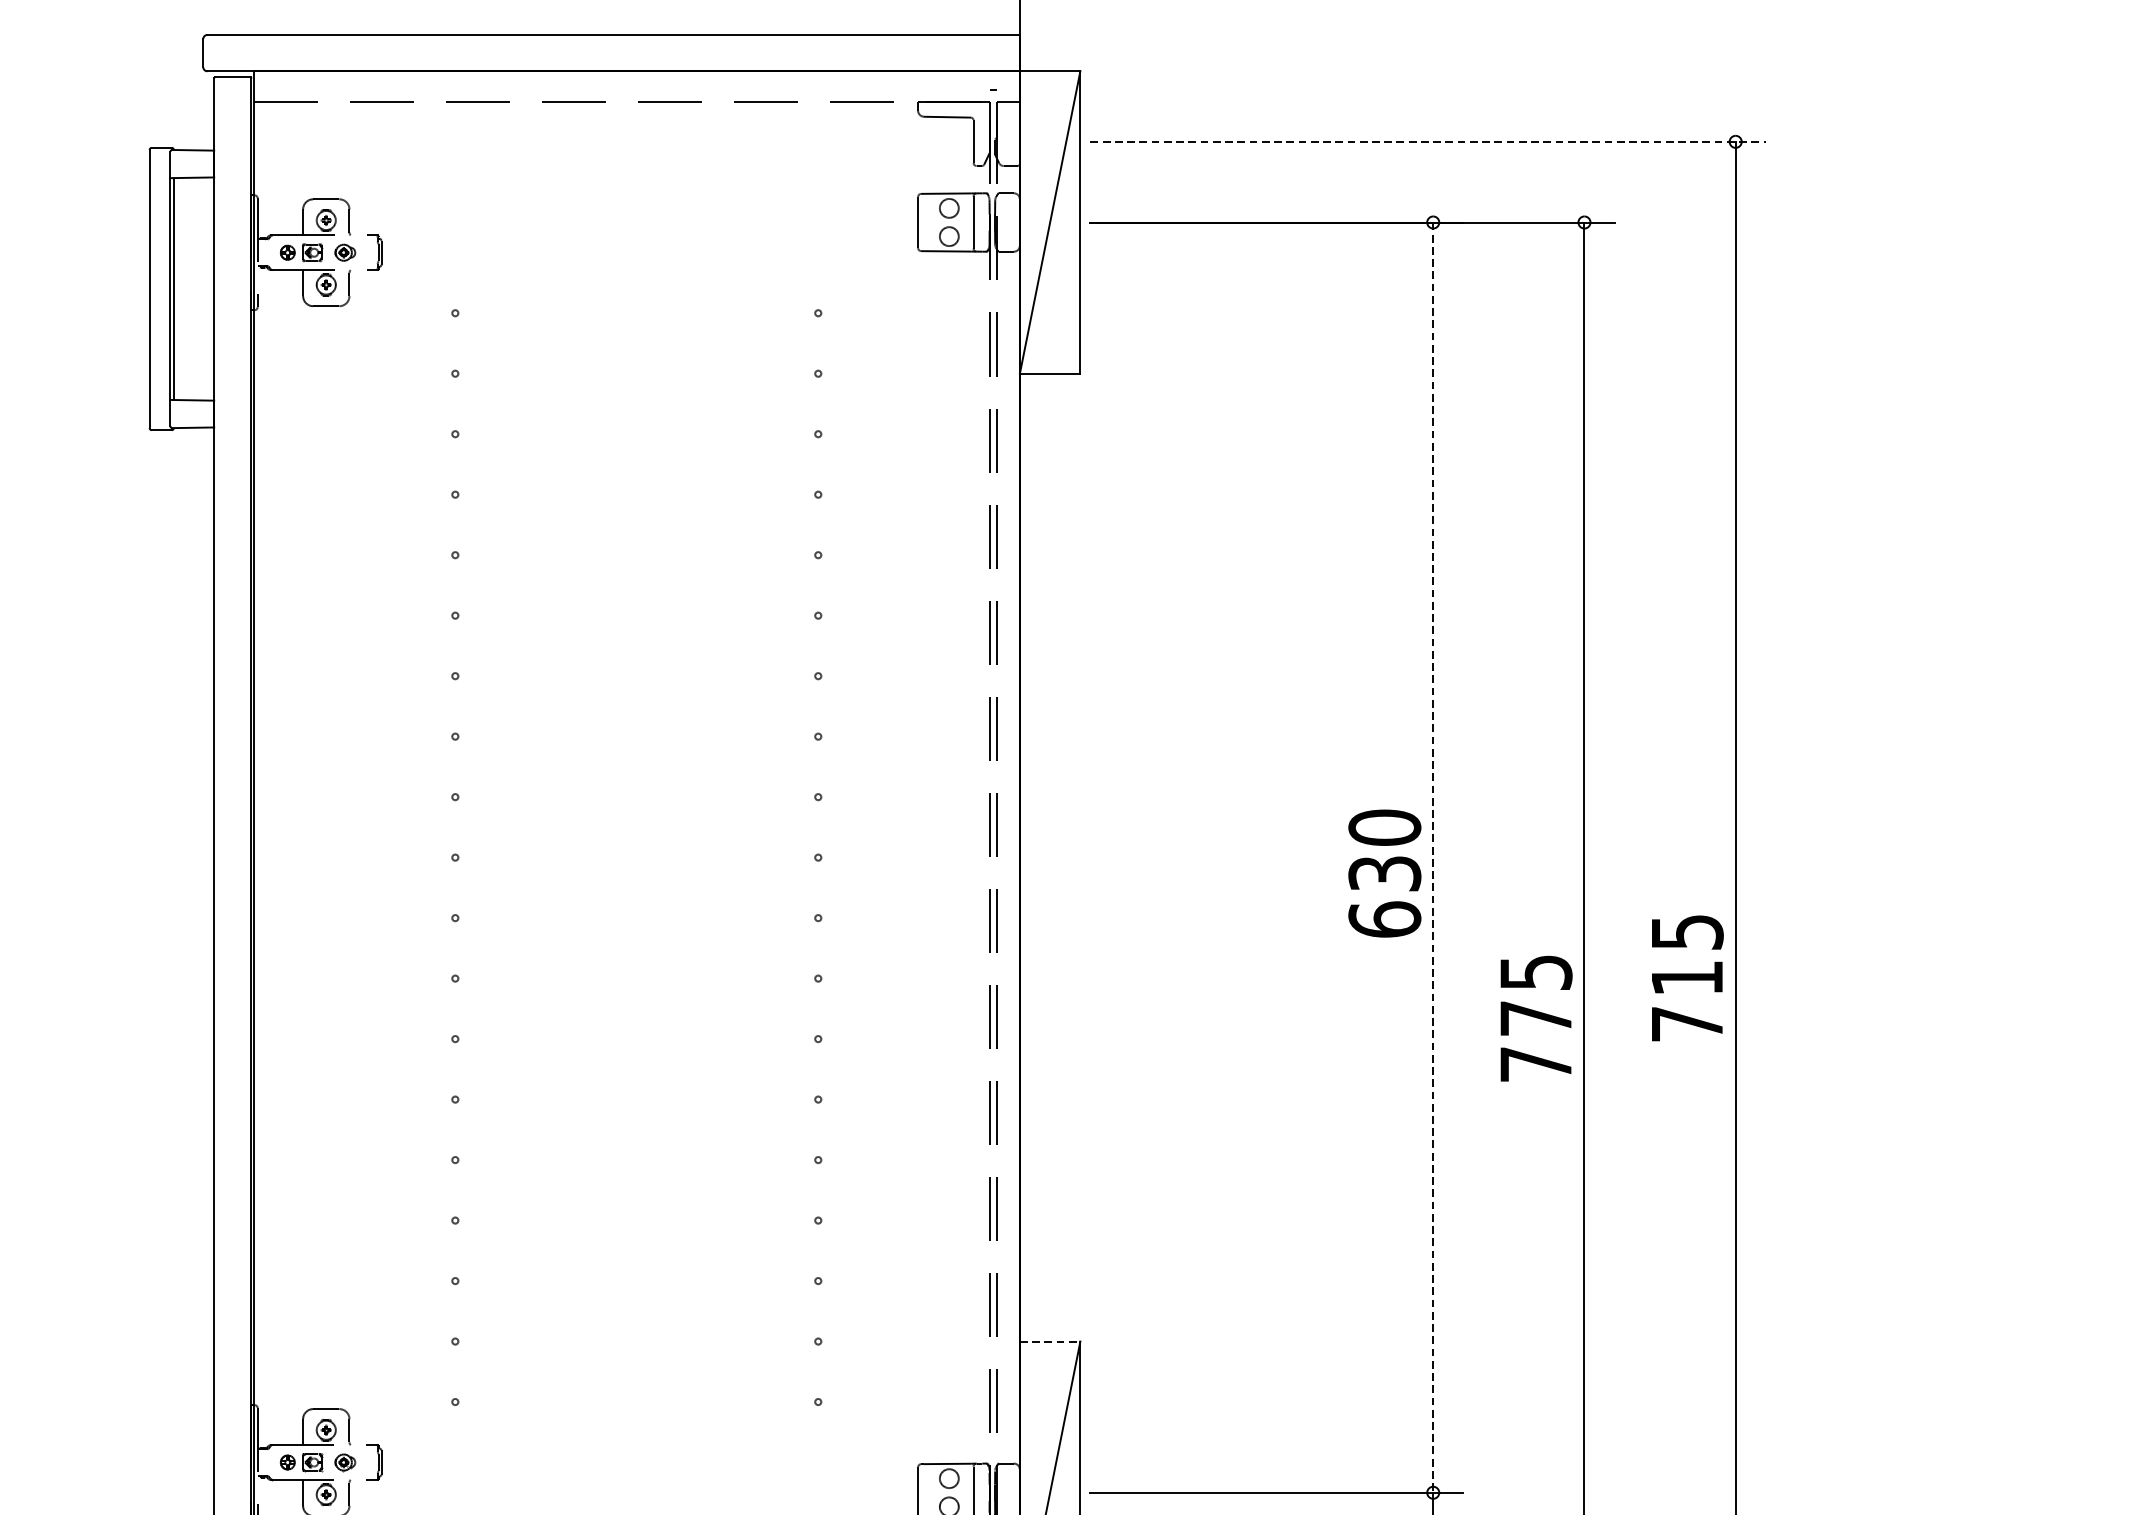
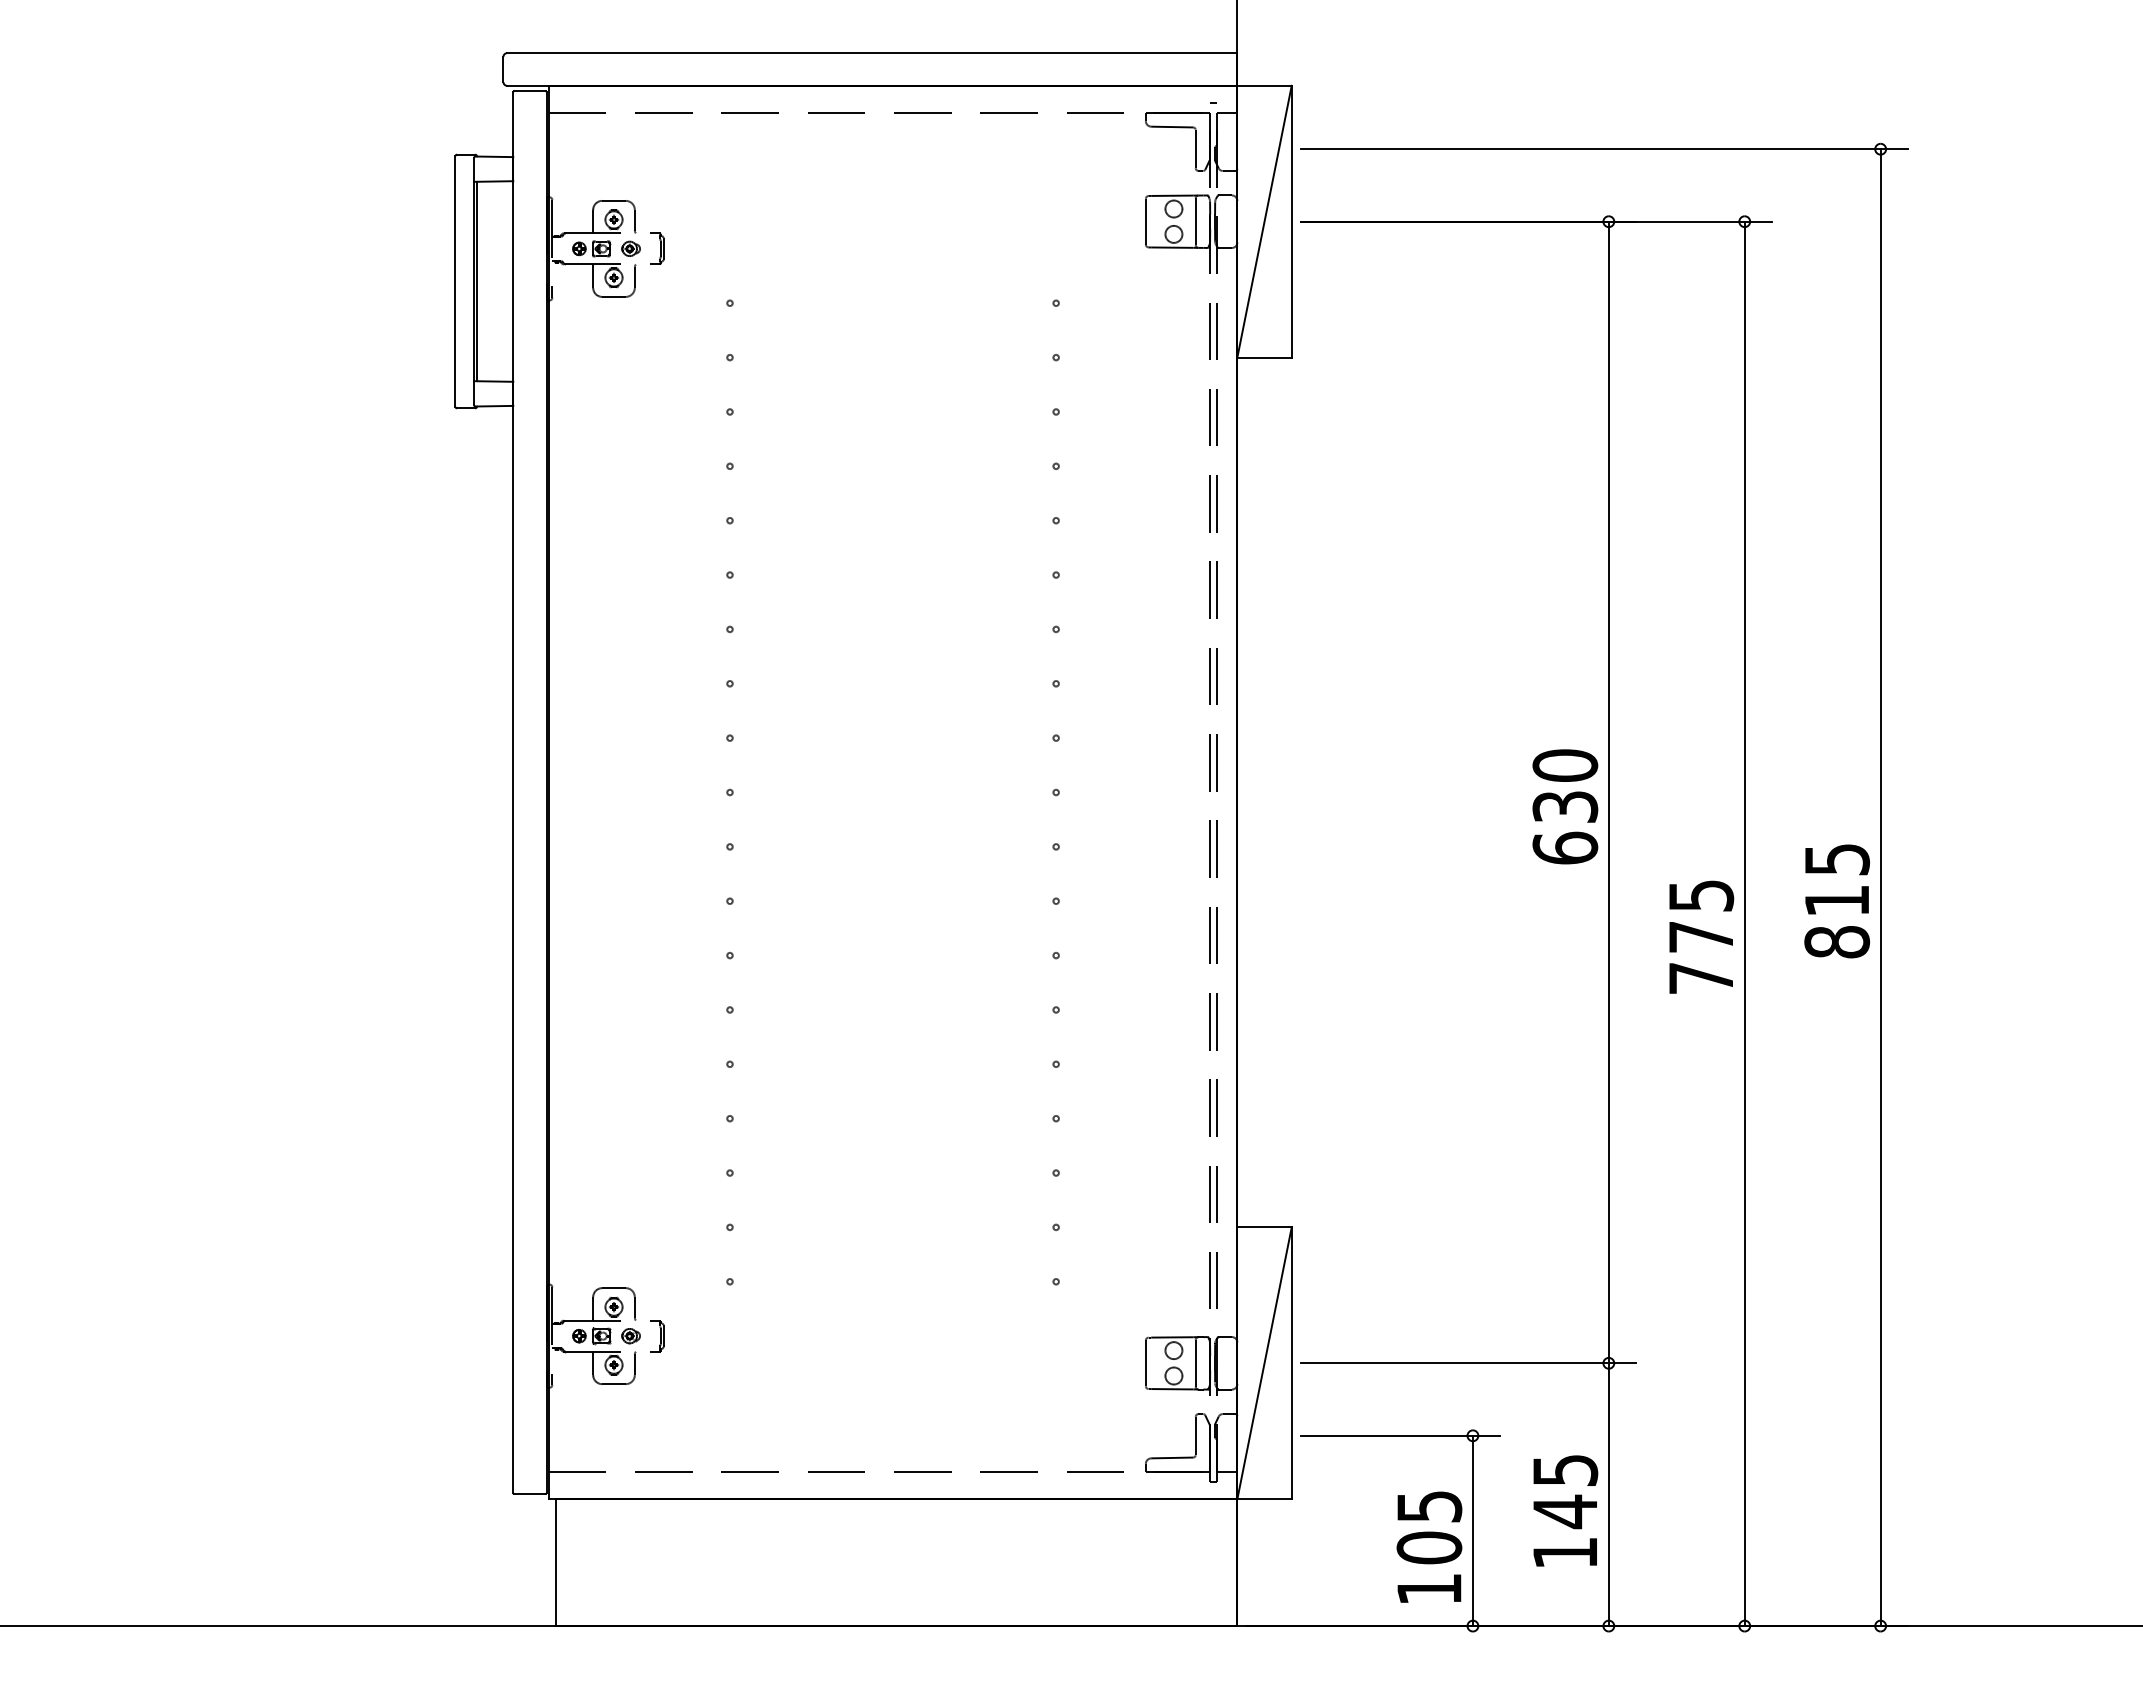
line: (1428, 142) -> (1604, 149), dashed -> solid
line: (1432, 857) -> (1608, 792), dashed -> solid
text: (1687, 1024) -> (1837, 942), 715 -> 815
line: (1051, 1341) -> (1265, 1227), dashed -> solid

